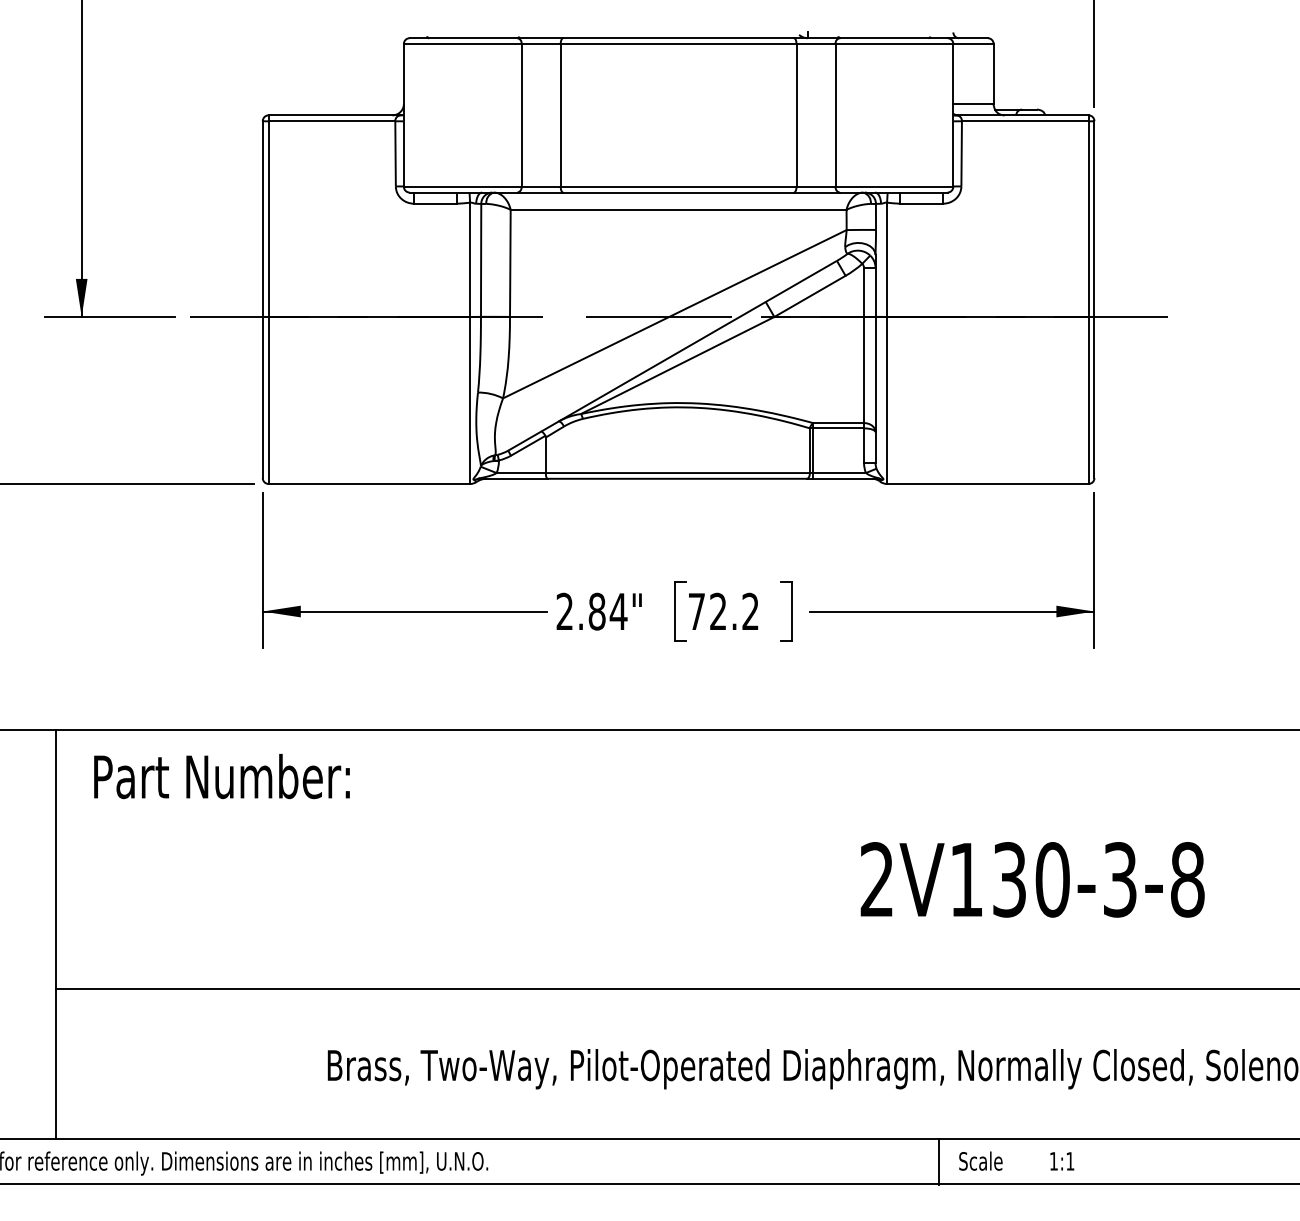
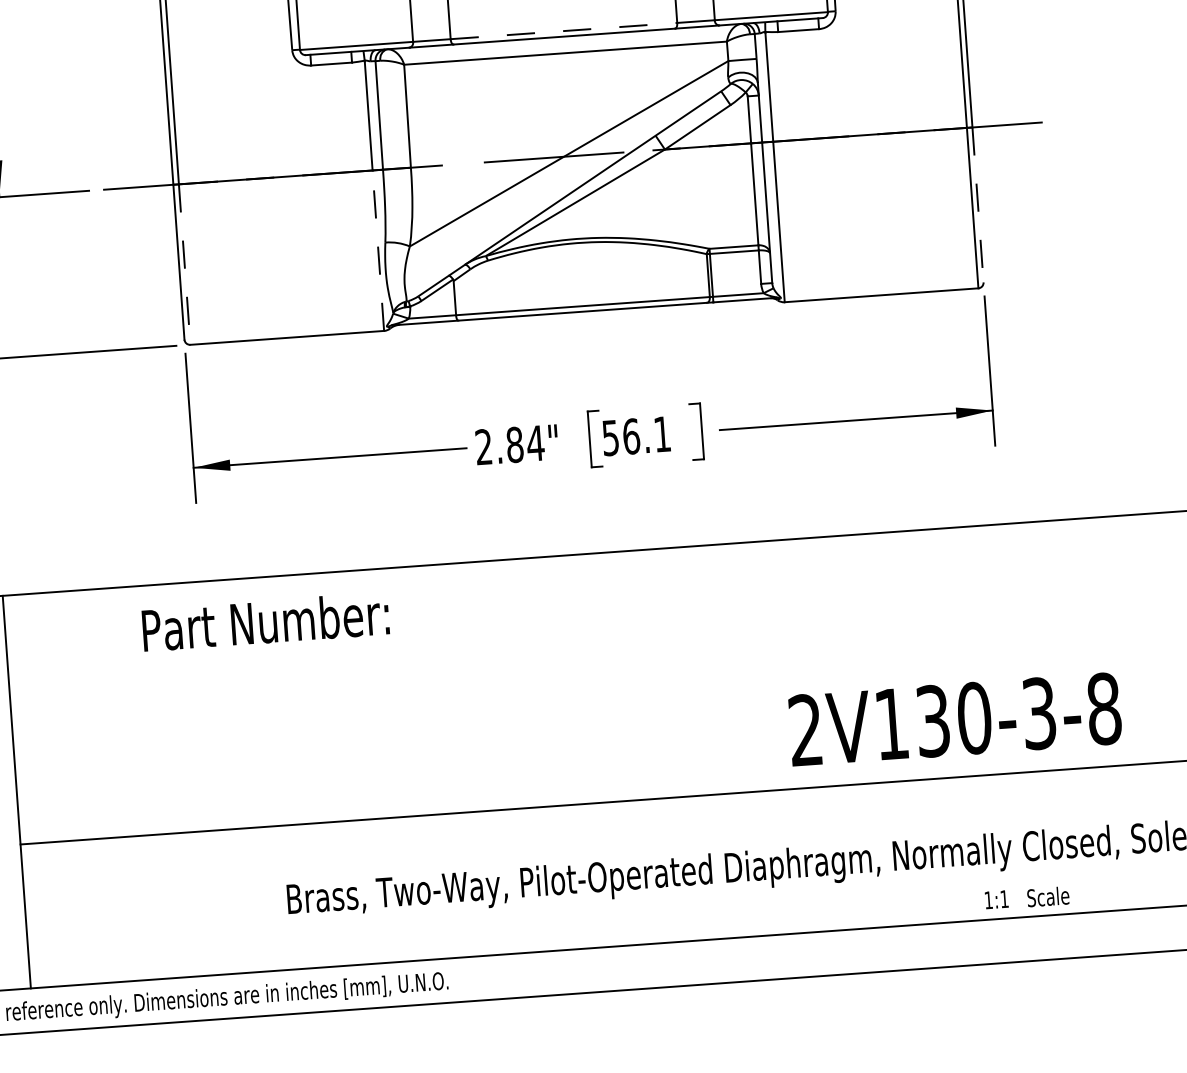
line: (678, 186) -> (563, 30), solid -> dashed
line: (1094, 397) -> (978, 204), solid -> dashed
line: (470, 399) -> (378, 249), solid -> dashed
line: (268, 400) -> (184, 264), solid -> dashed
text: (723, 611) -> (636, 436), 72.2 -> 56.1
text: (221, 776) -> (265, 621), moved
text: (1032, 879) -> (955, 719), moved
text: (980, 1160) -> (1047, 896), moved
line: (939, 1161) -> (881, 949), removed
text: (1062, 1161) -> (996, 899), moved

